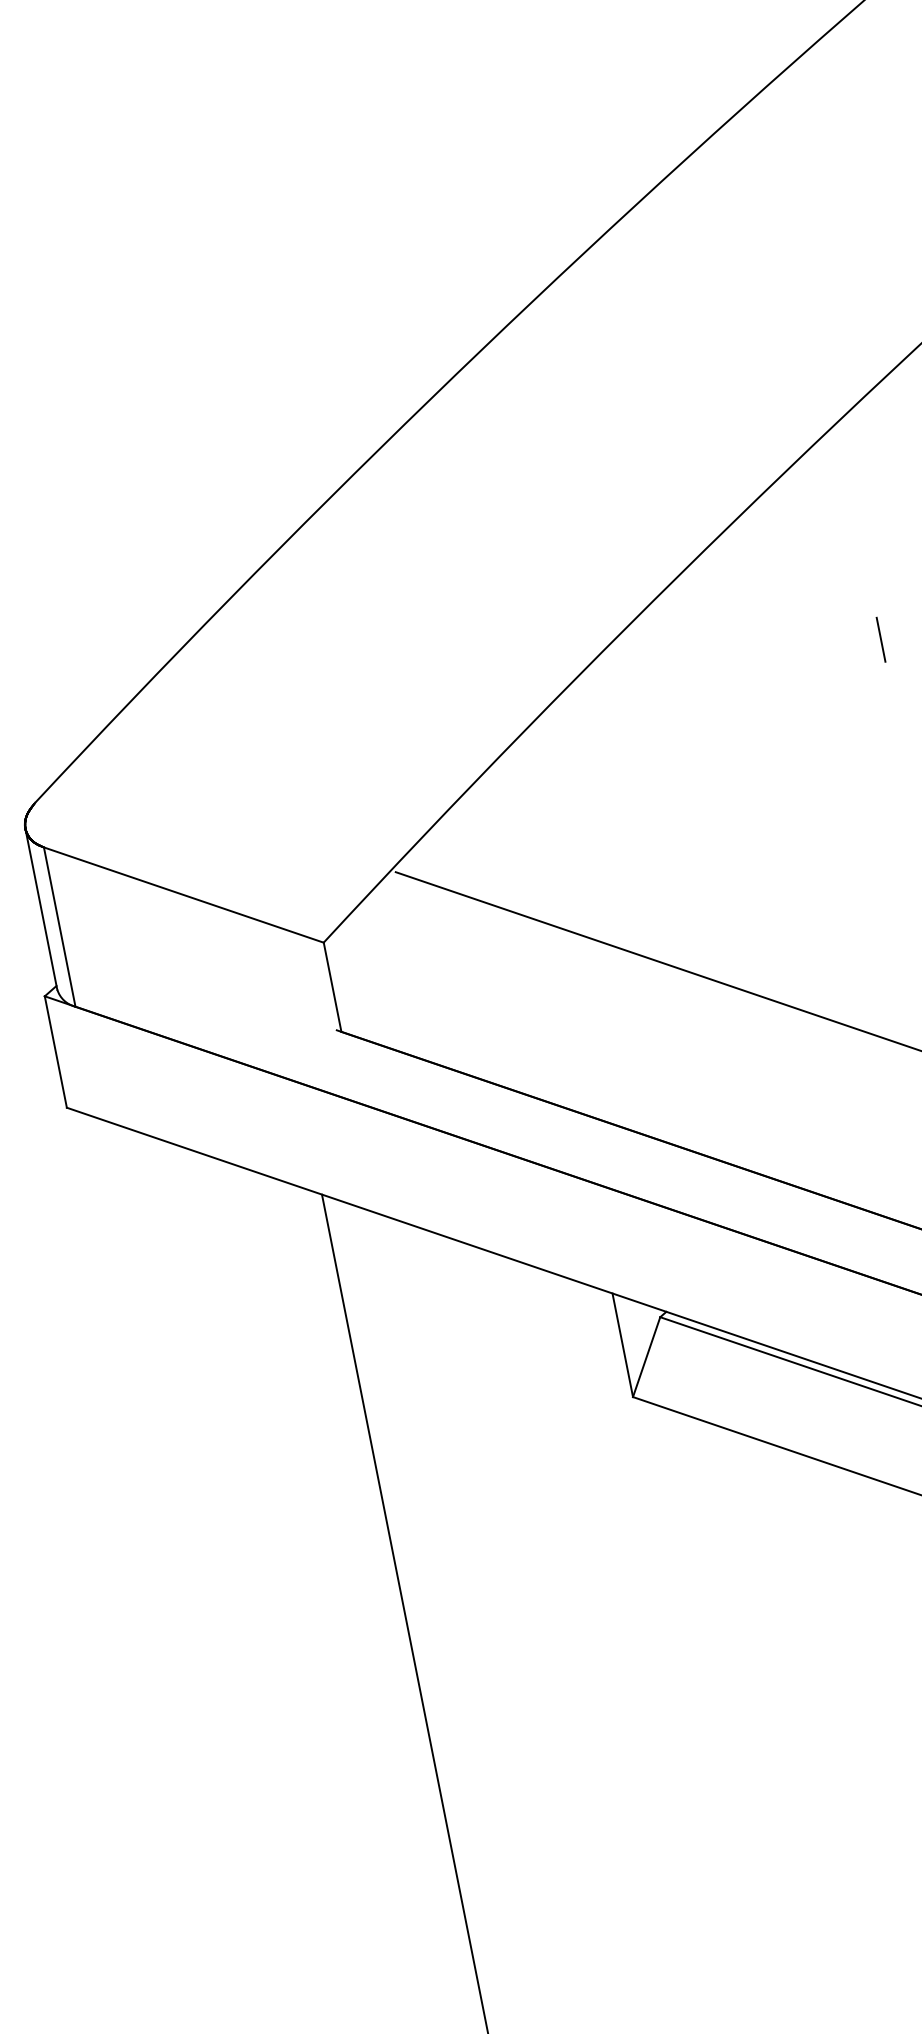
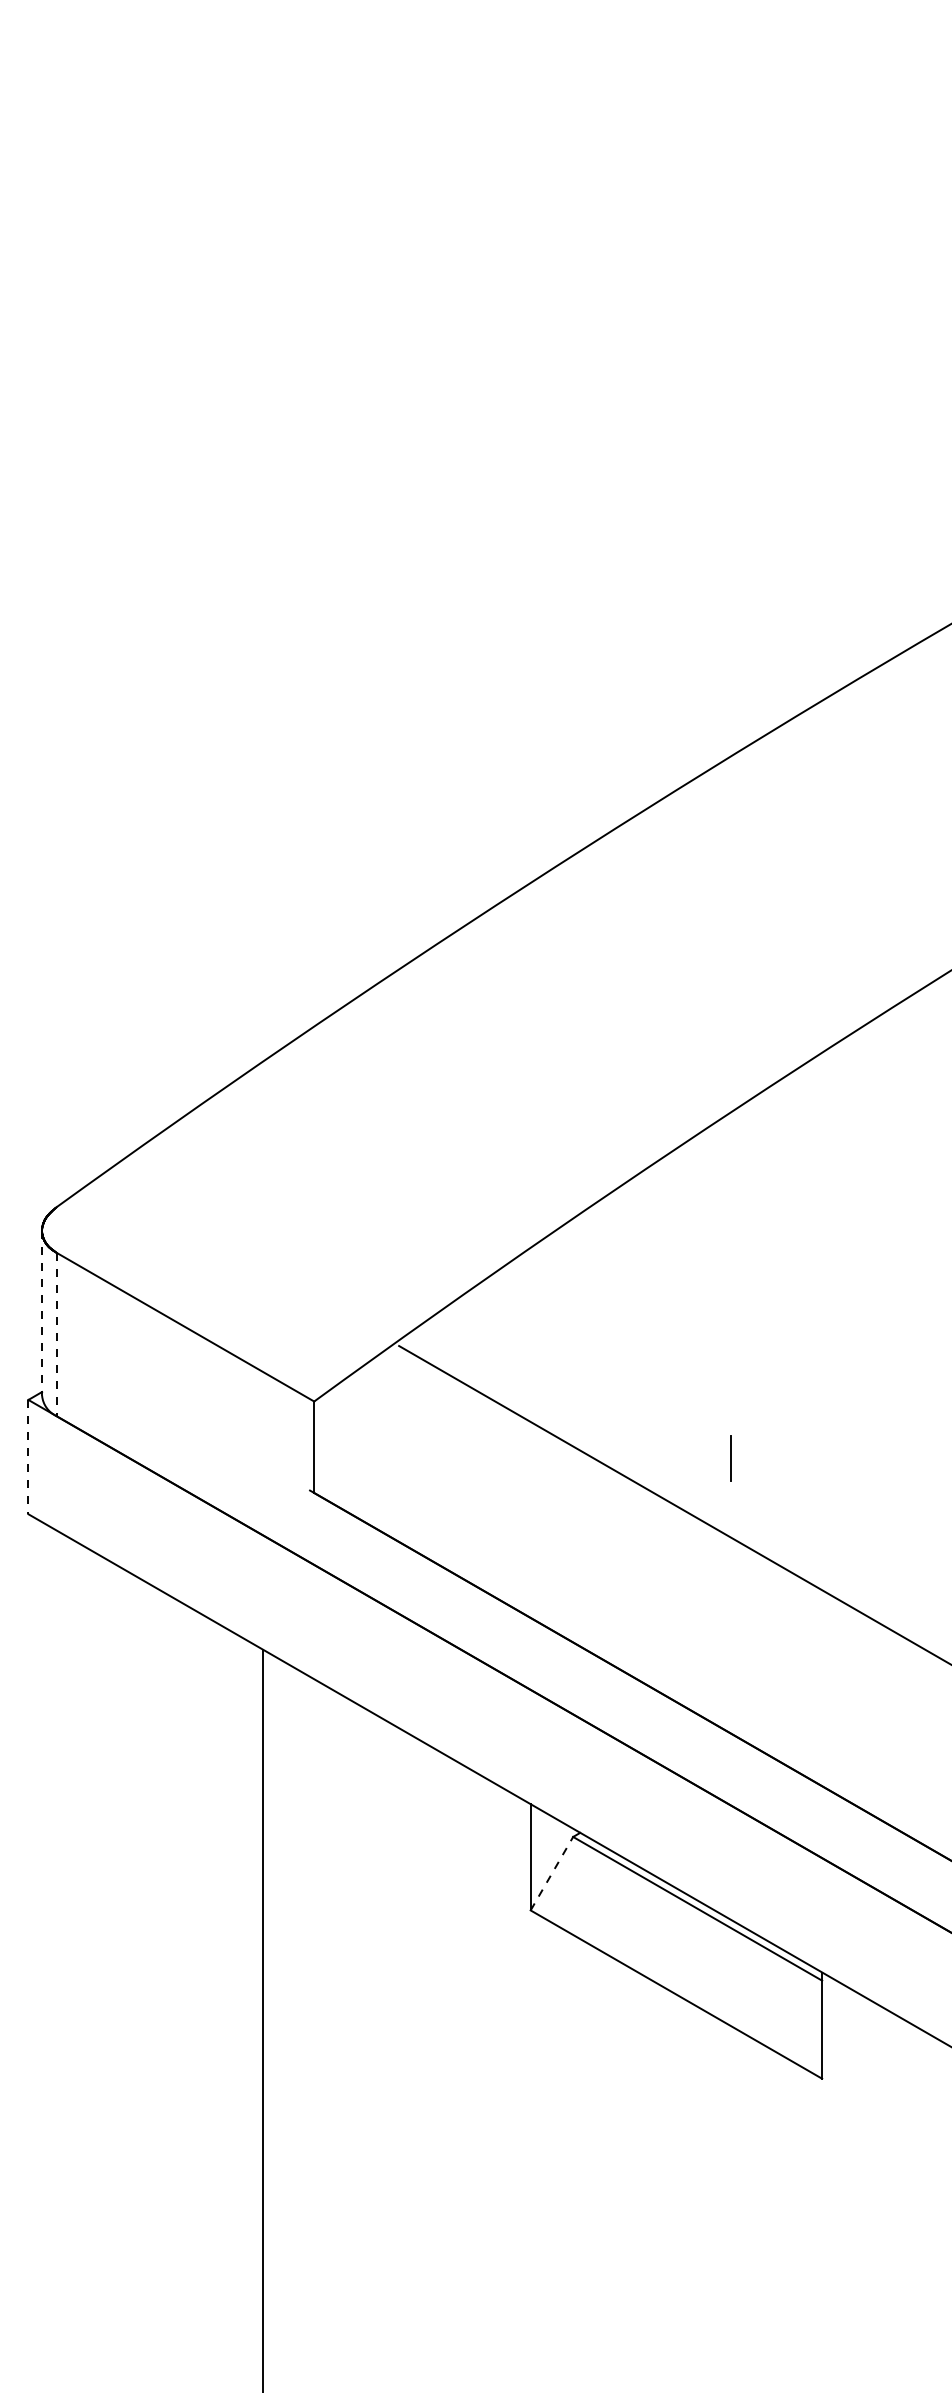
line: (881, 639) -> (730, 1458), moved
line: (41, 909) -> (42, 1313), solid -> dashed
line: (59, 927) -> (56, 1334), solid -> dashed
line: (55, 1052) -> (28, 1457), solid -> dashed
line: (647, 1356) -> (552, 1873), solid -> dashed

